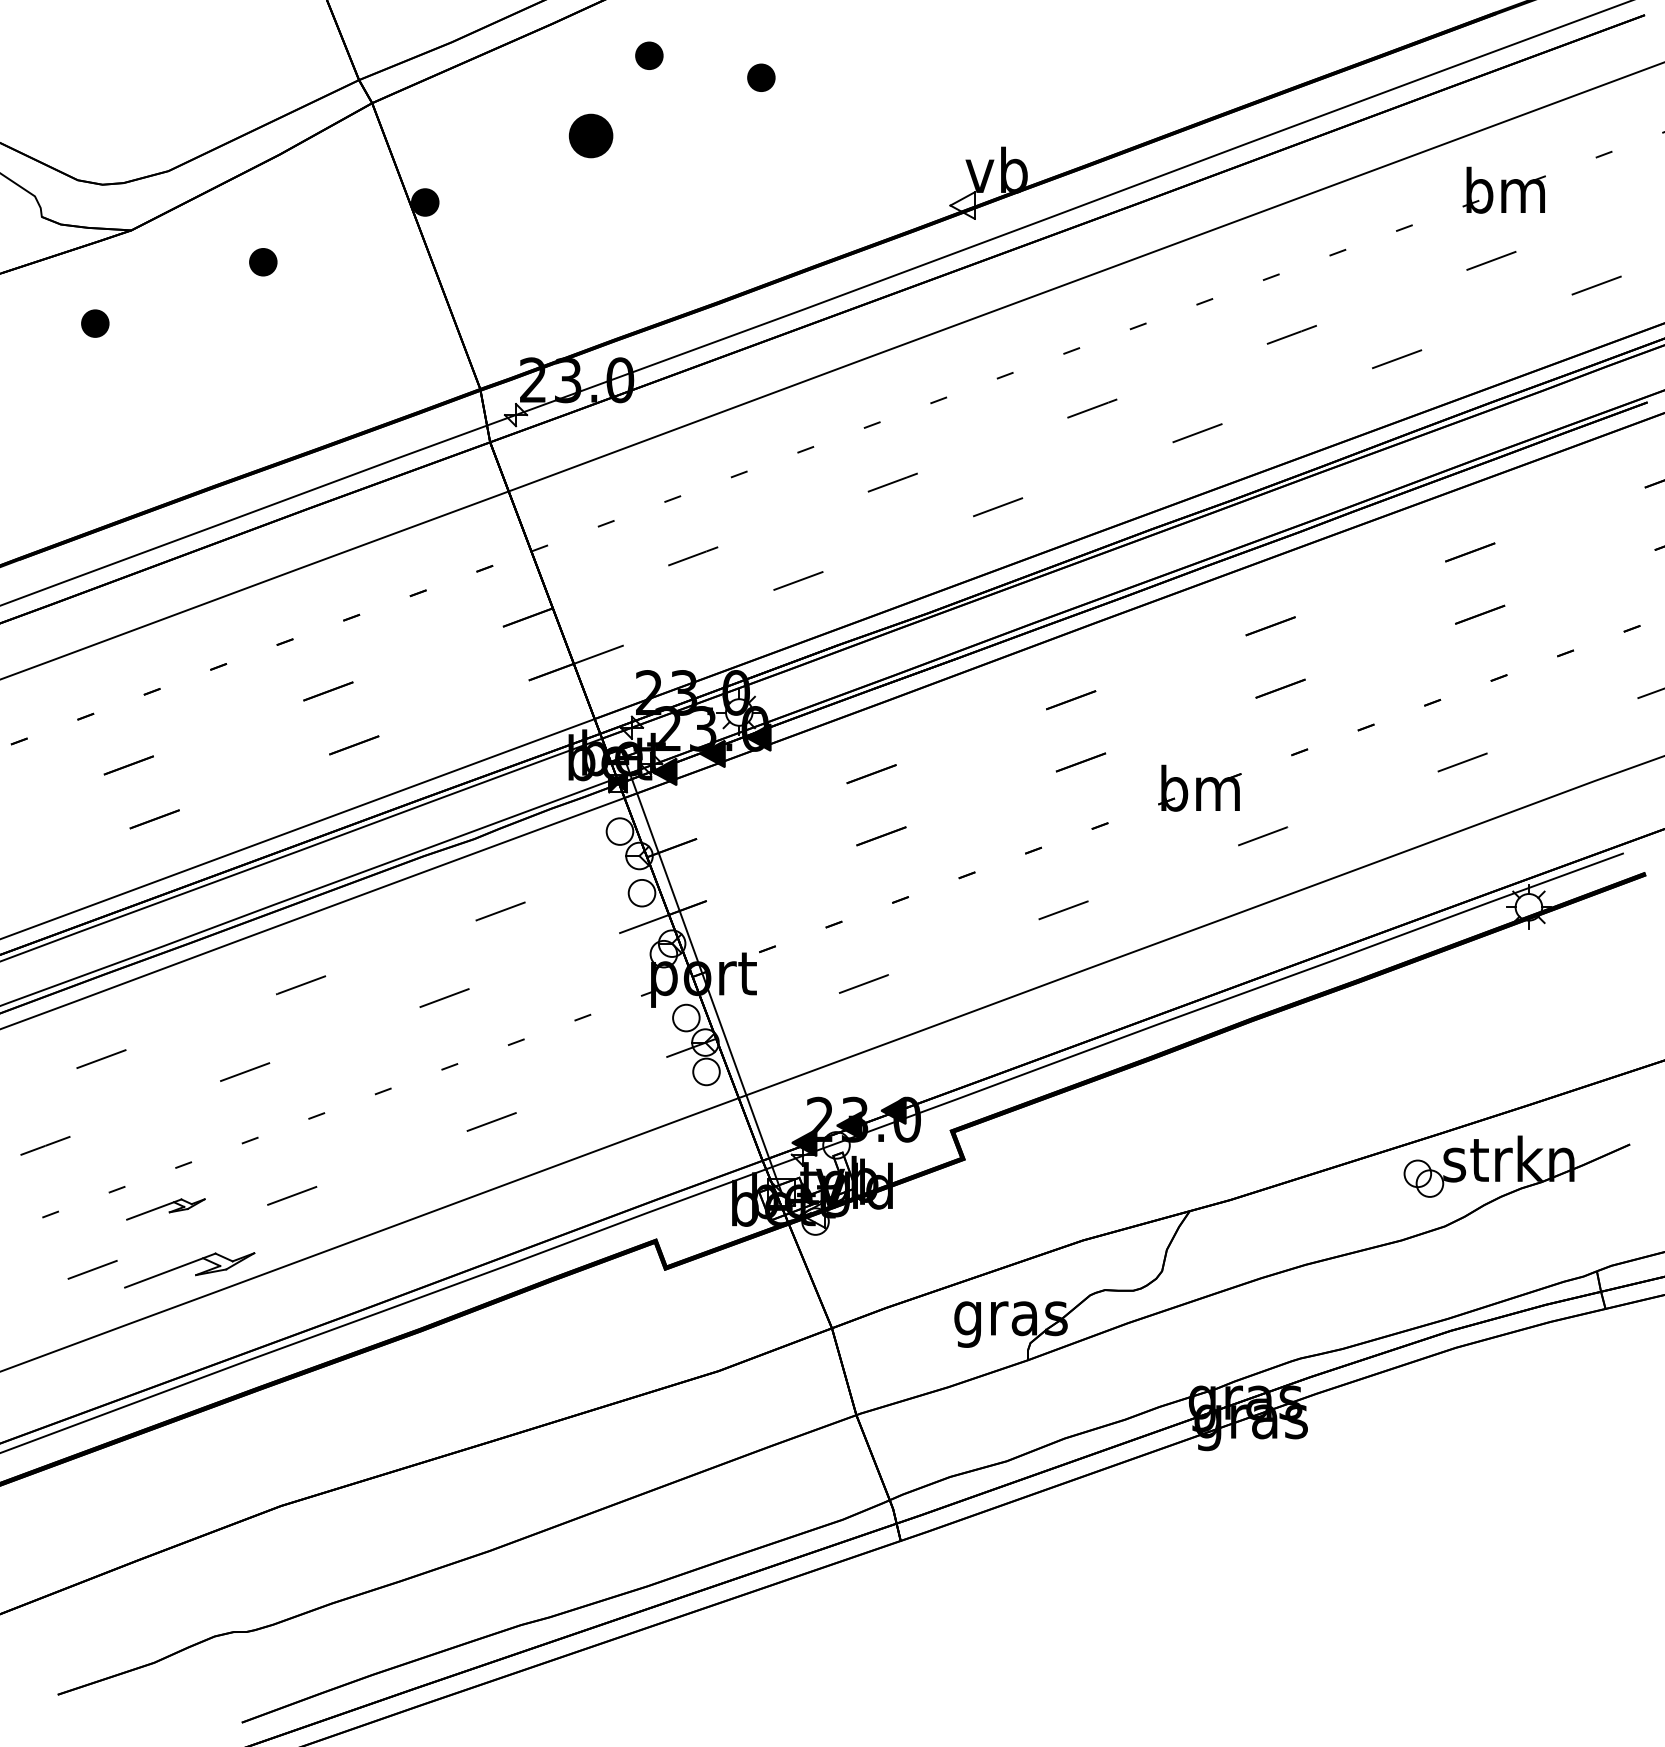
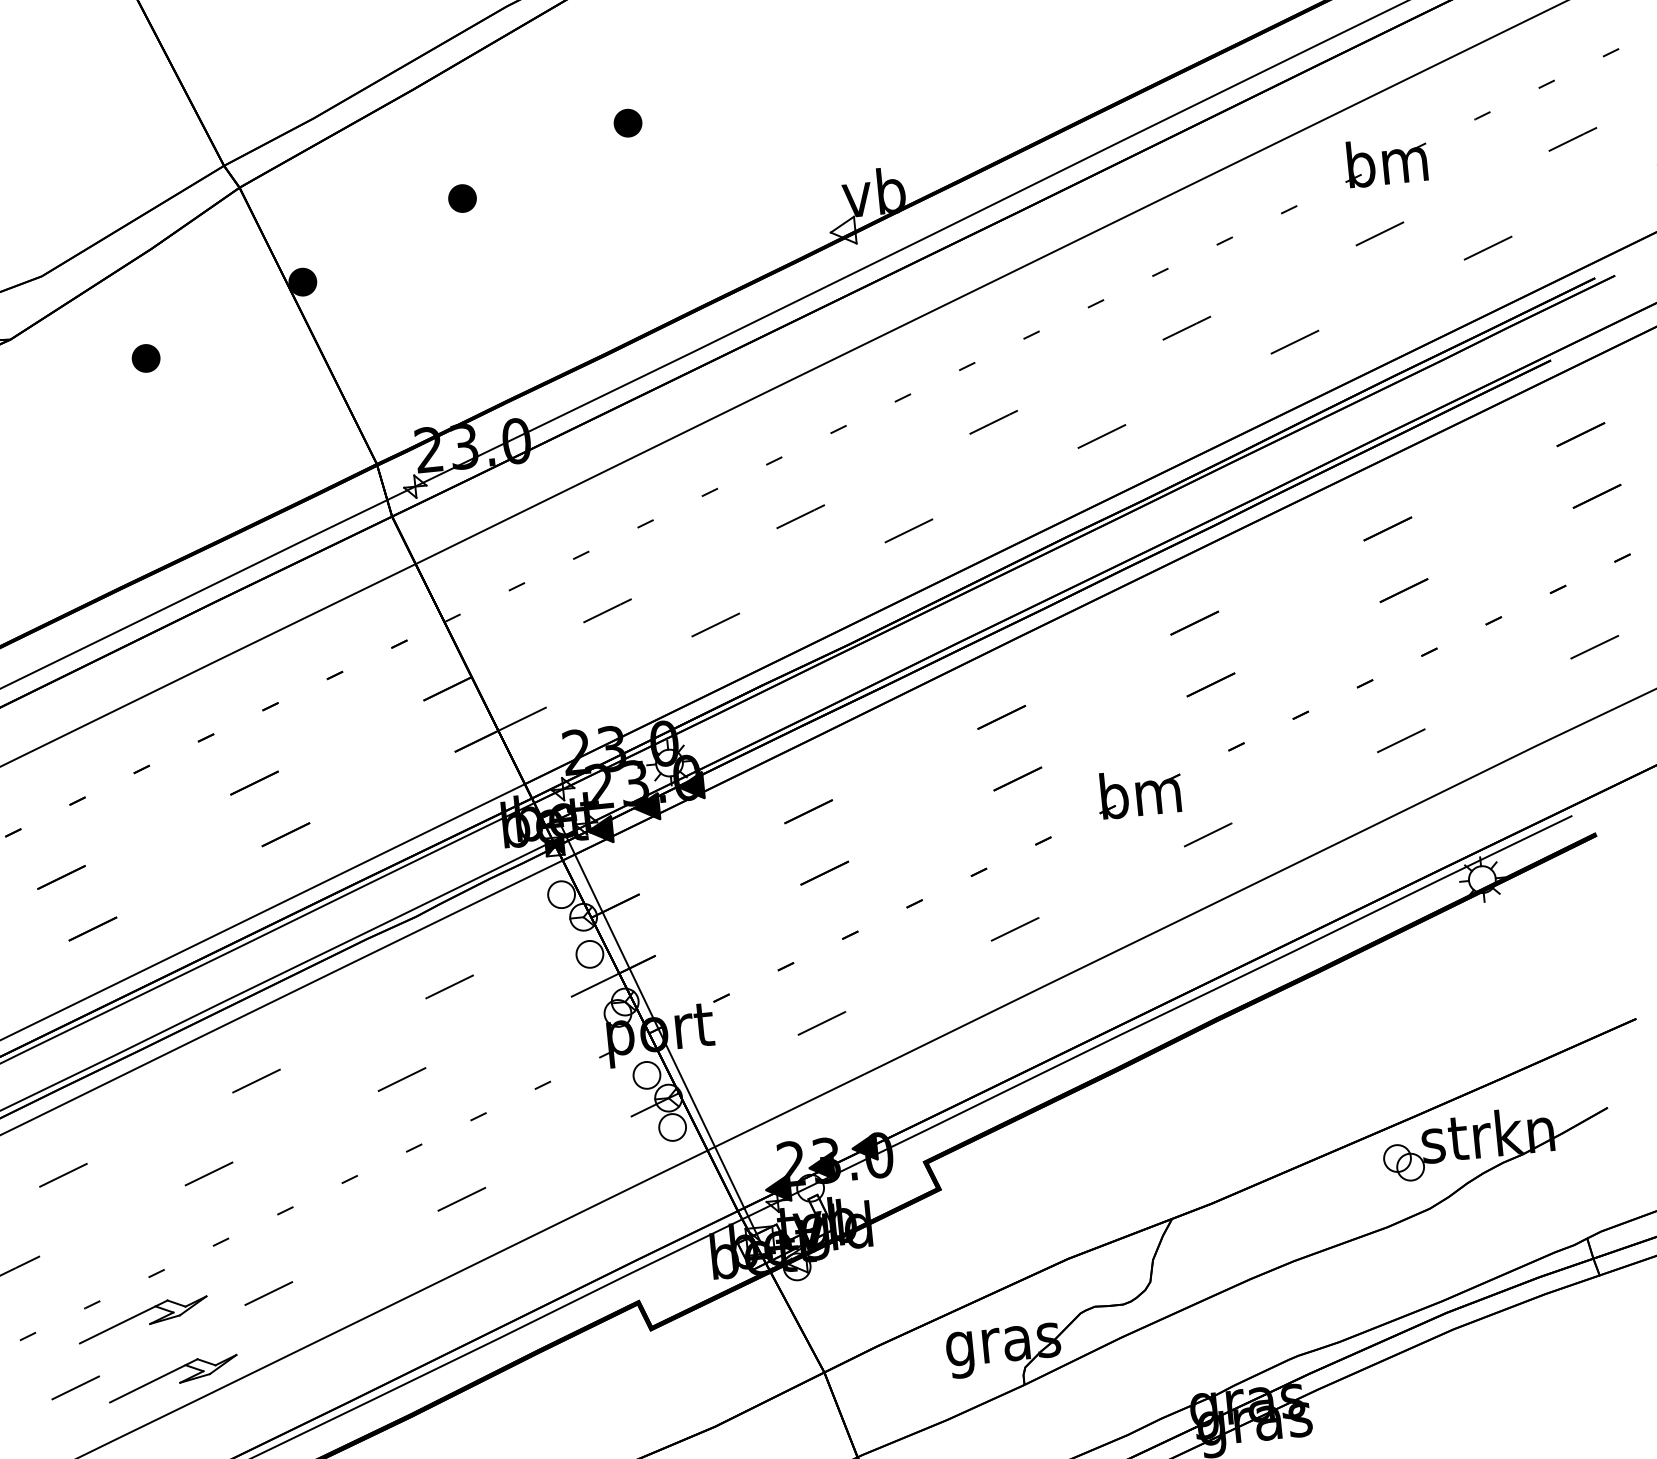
part: (649, 55) -> (513, 111), removed
part: (590, 135) -> (462, 198), size x0.62
part: (165, 1209) -> (142, 1319), size x1.67

